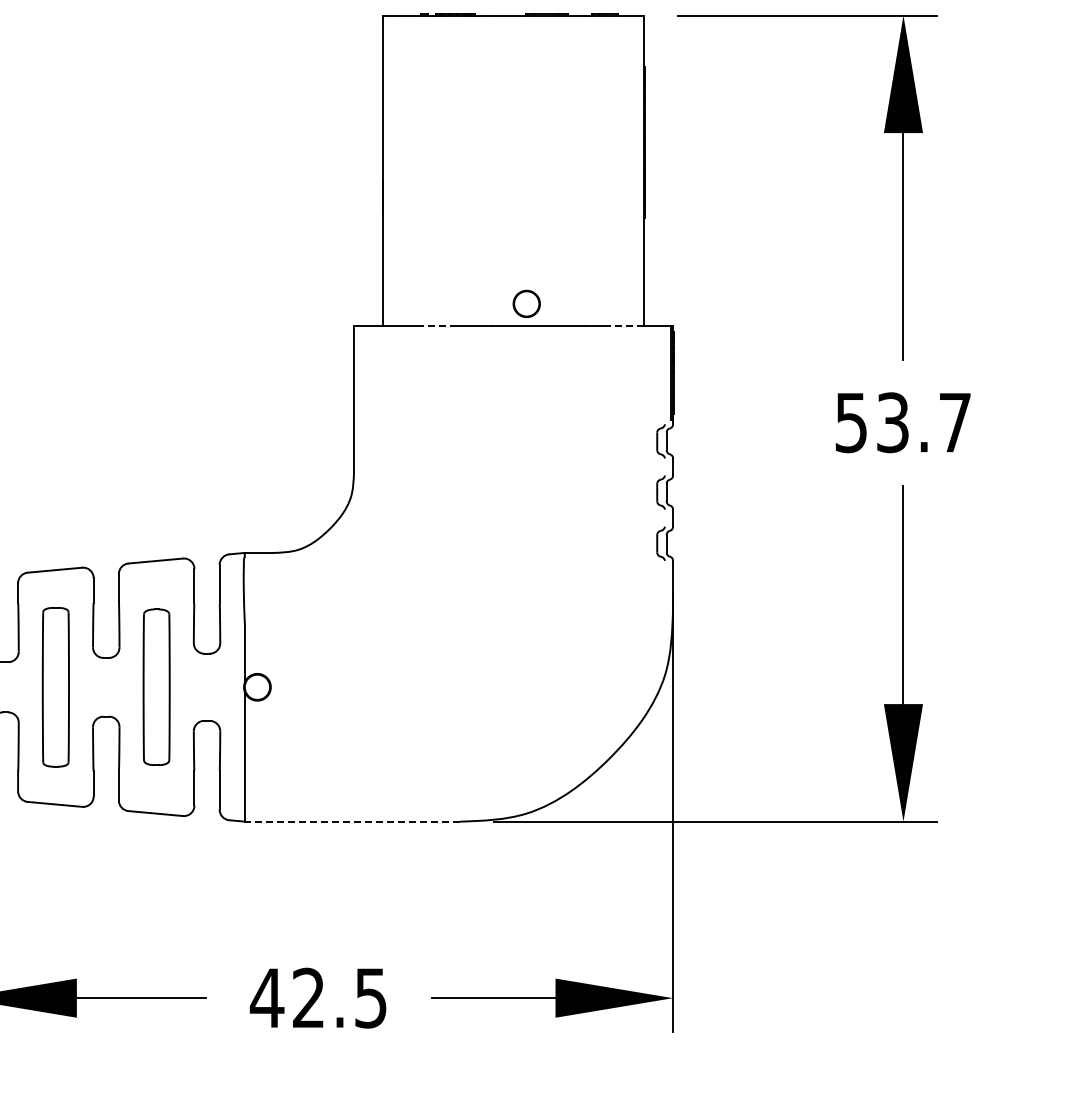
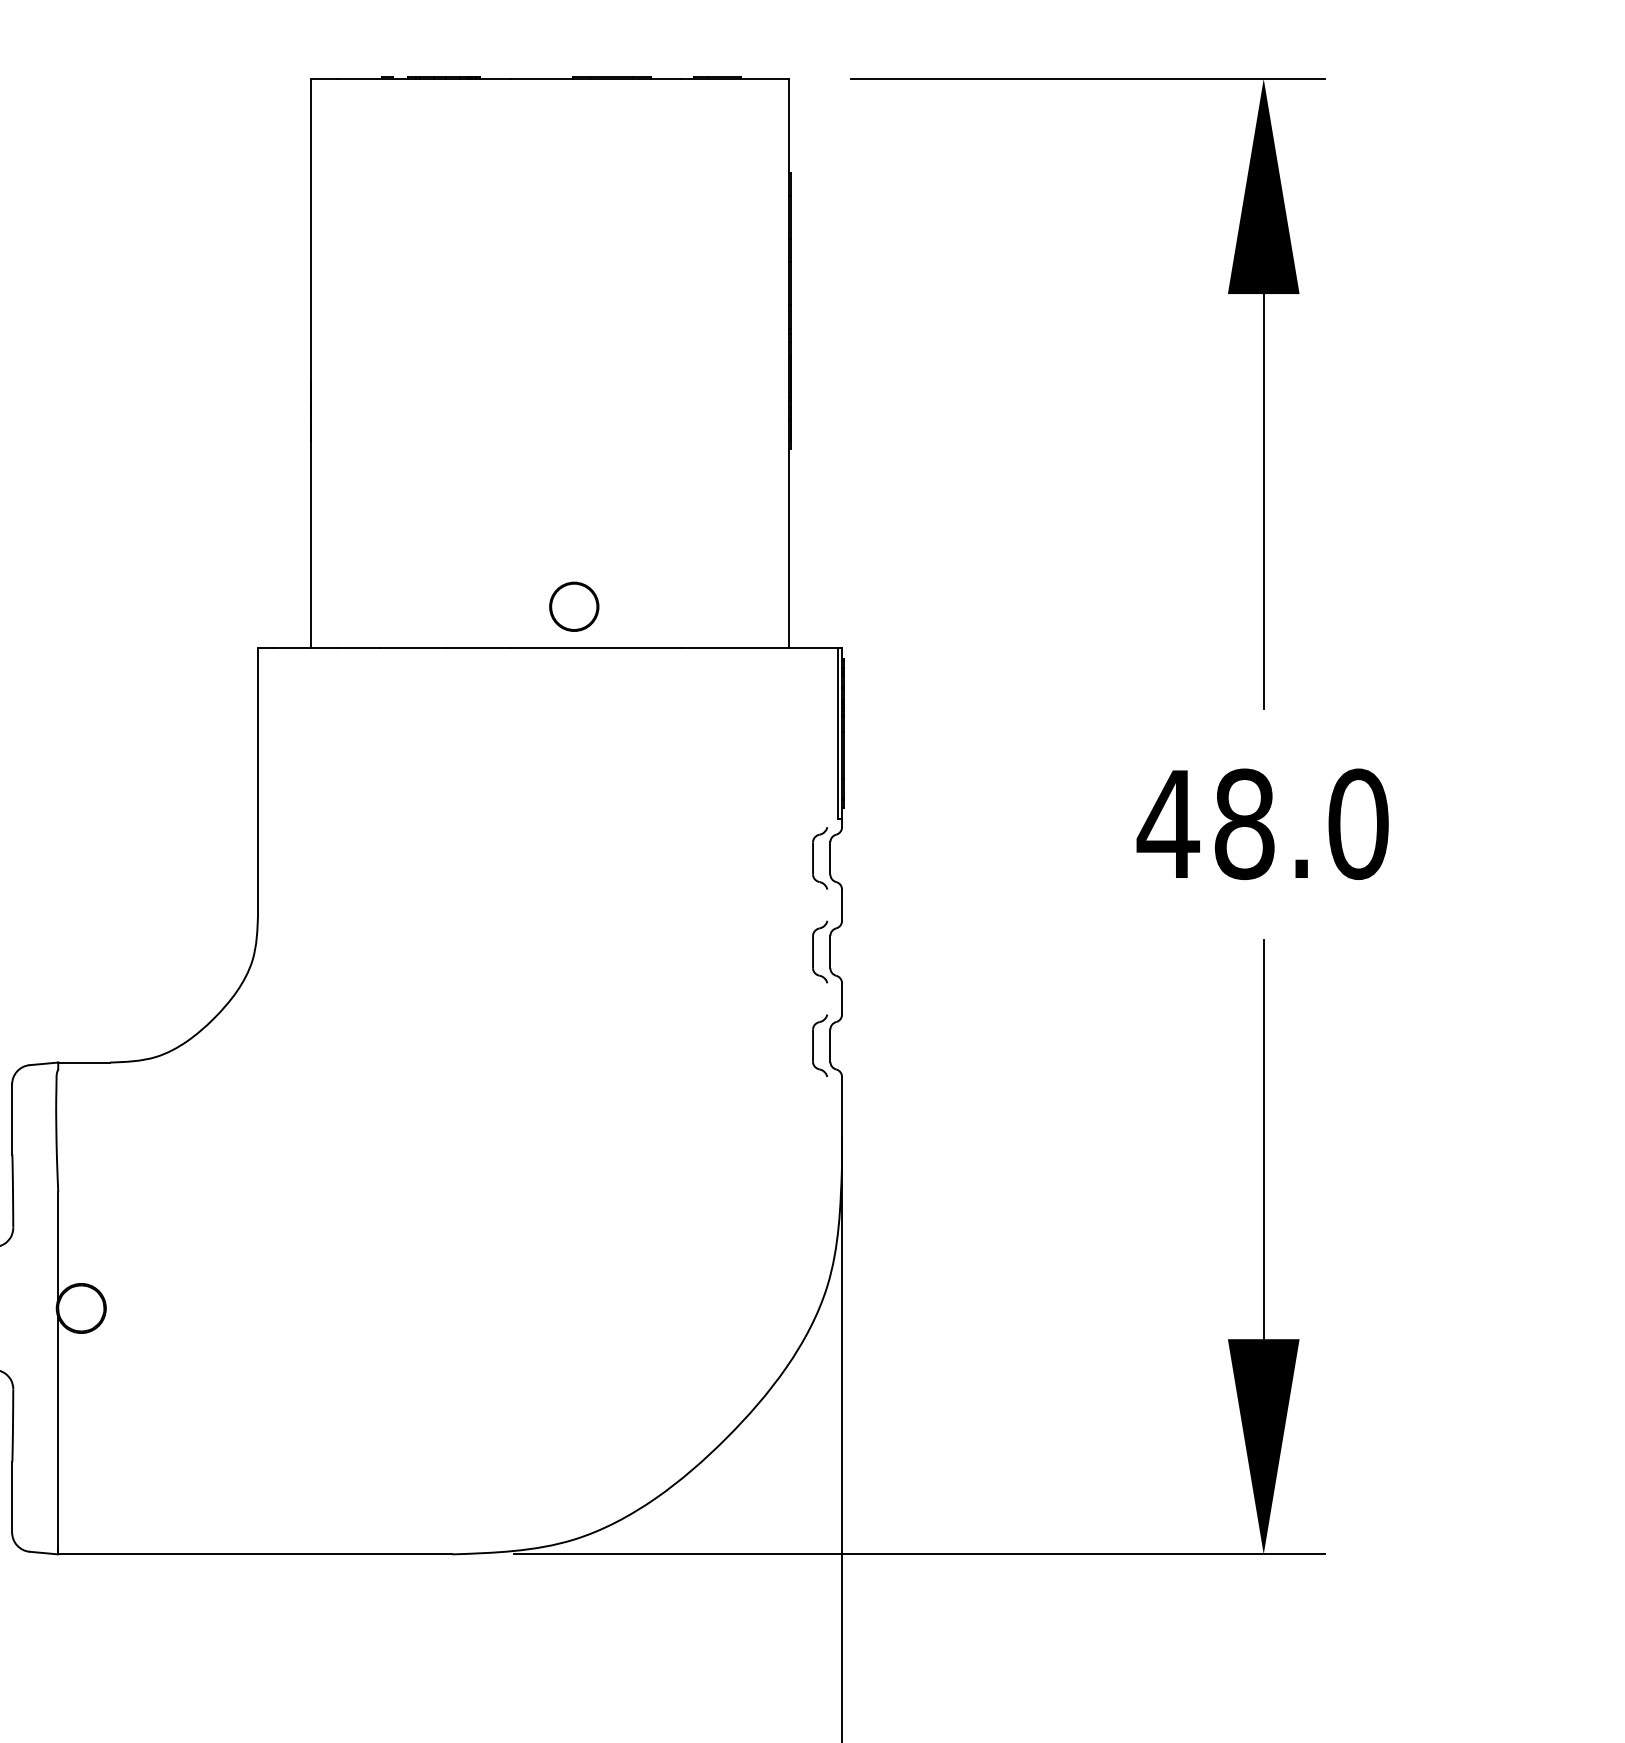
line: (438, 326) -> (412, 648), dashed -> solid
line: (625, 326) -> (754, 648), dashed -> solid
text: (902, 422) -> (1261, 823), 53.7 -> 48.0
line: (352, 821) -> (255, 1554), dashed -> solid

